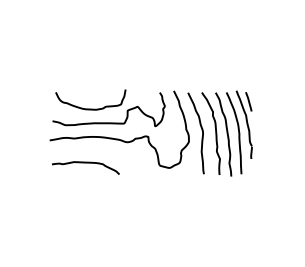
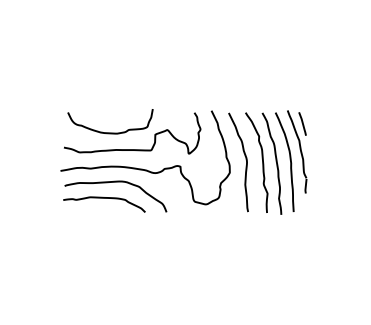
curve: (94, 149) -> (115, 182), added

